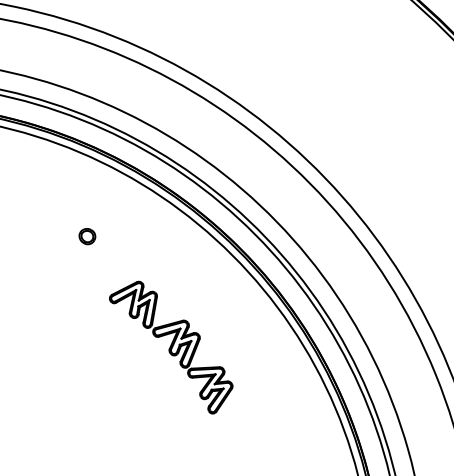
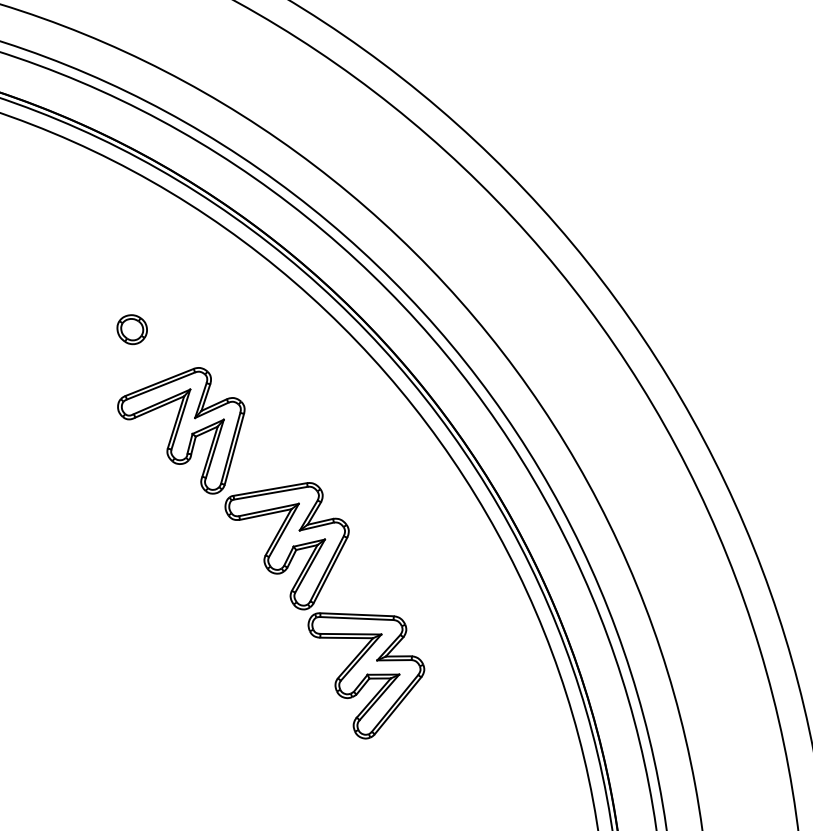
part: (170, 347) -> (268, 551), size x1.43

